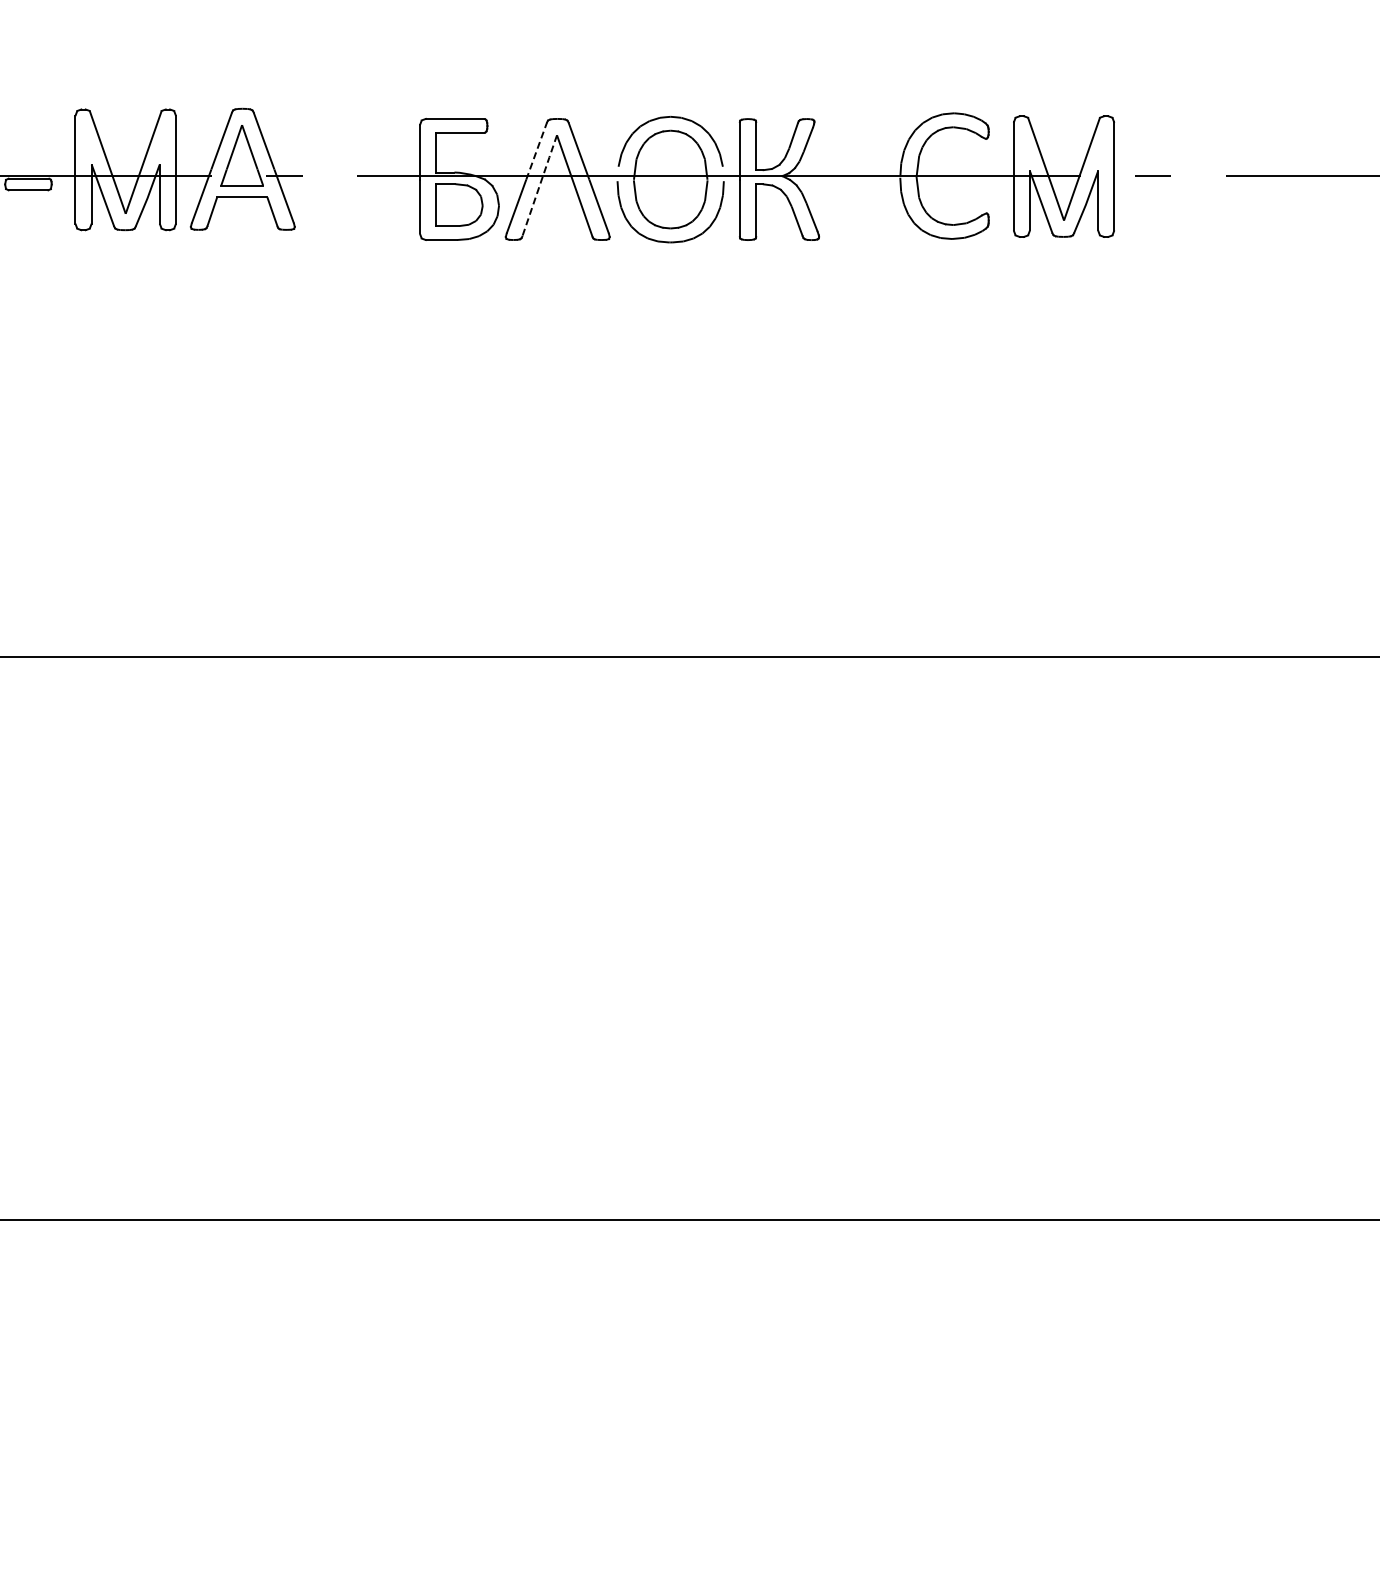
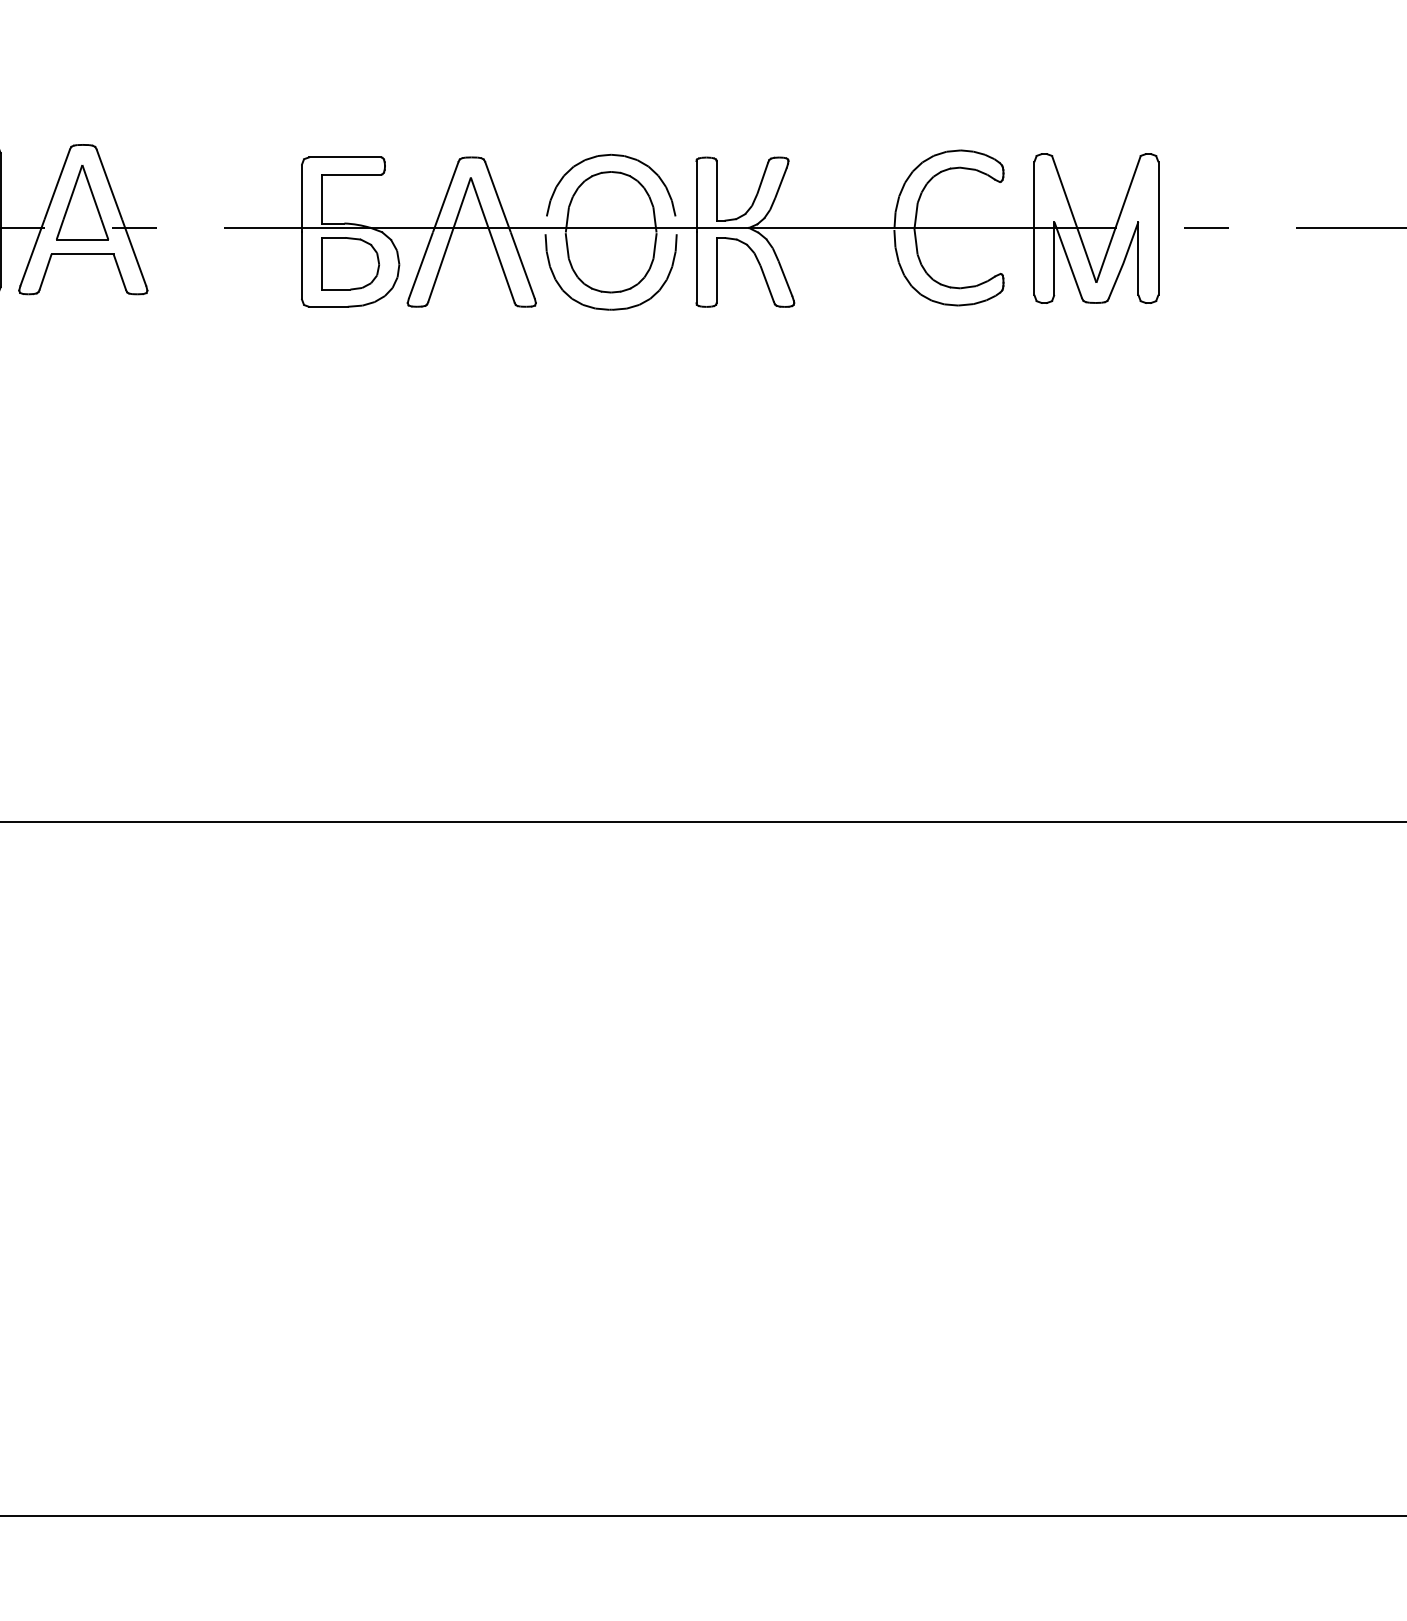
line: (536, 150) -> (445, 196), dashed -> solid
line: (539, 185) -> (449, 239), dashed -> solid

